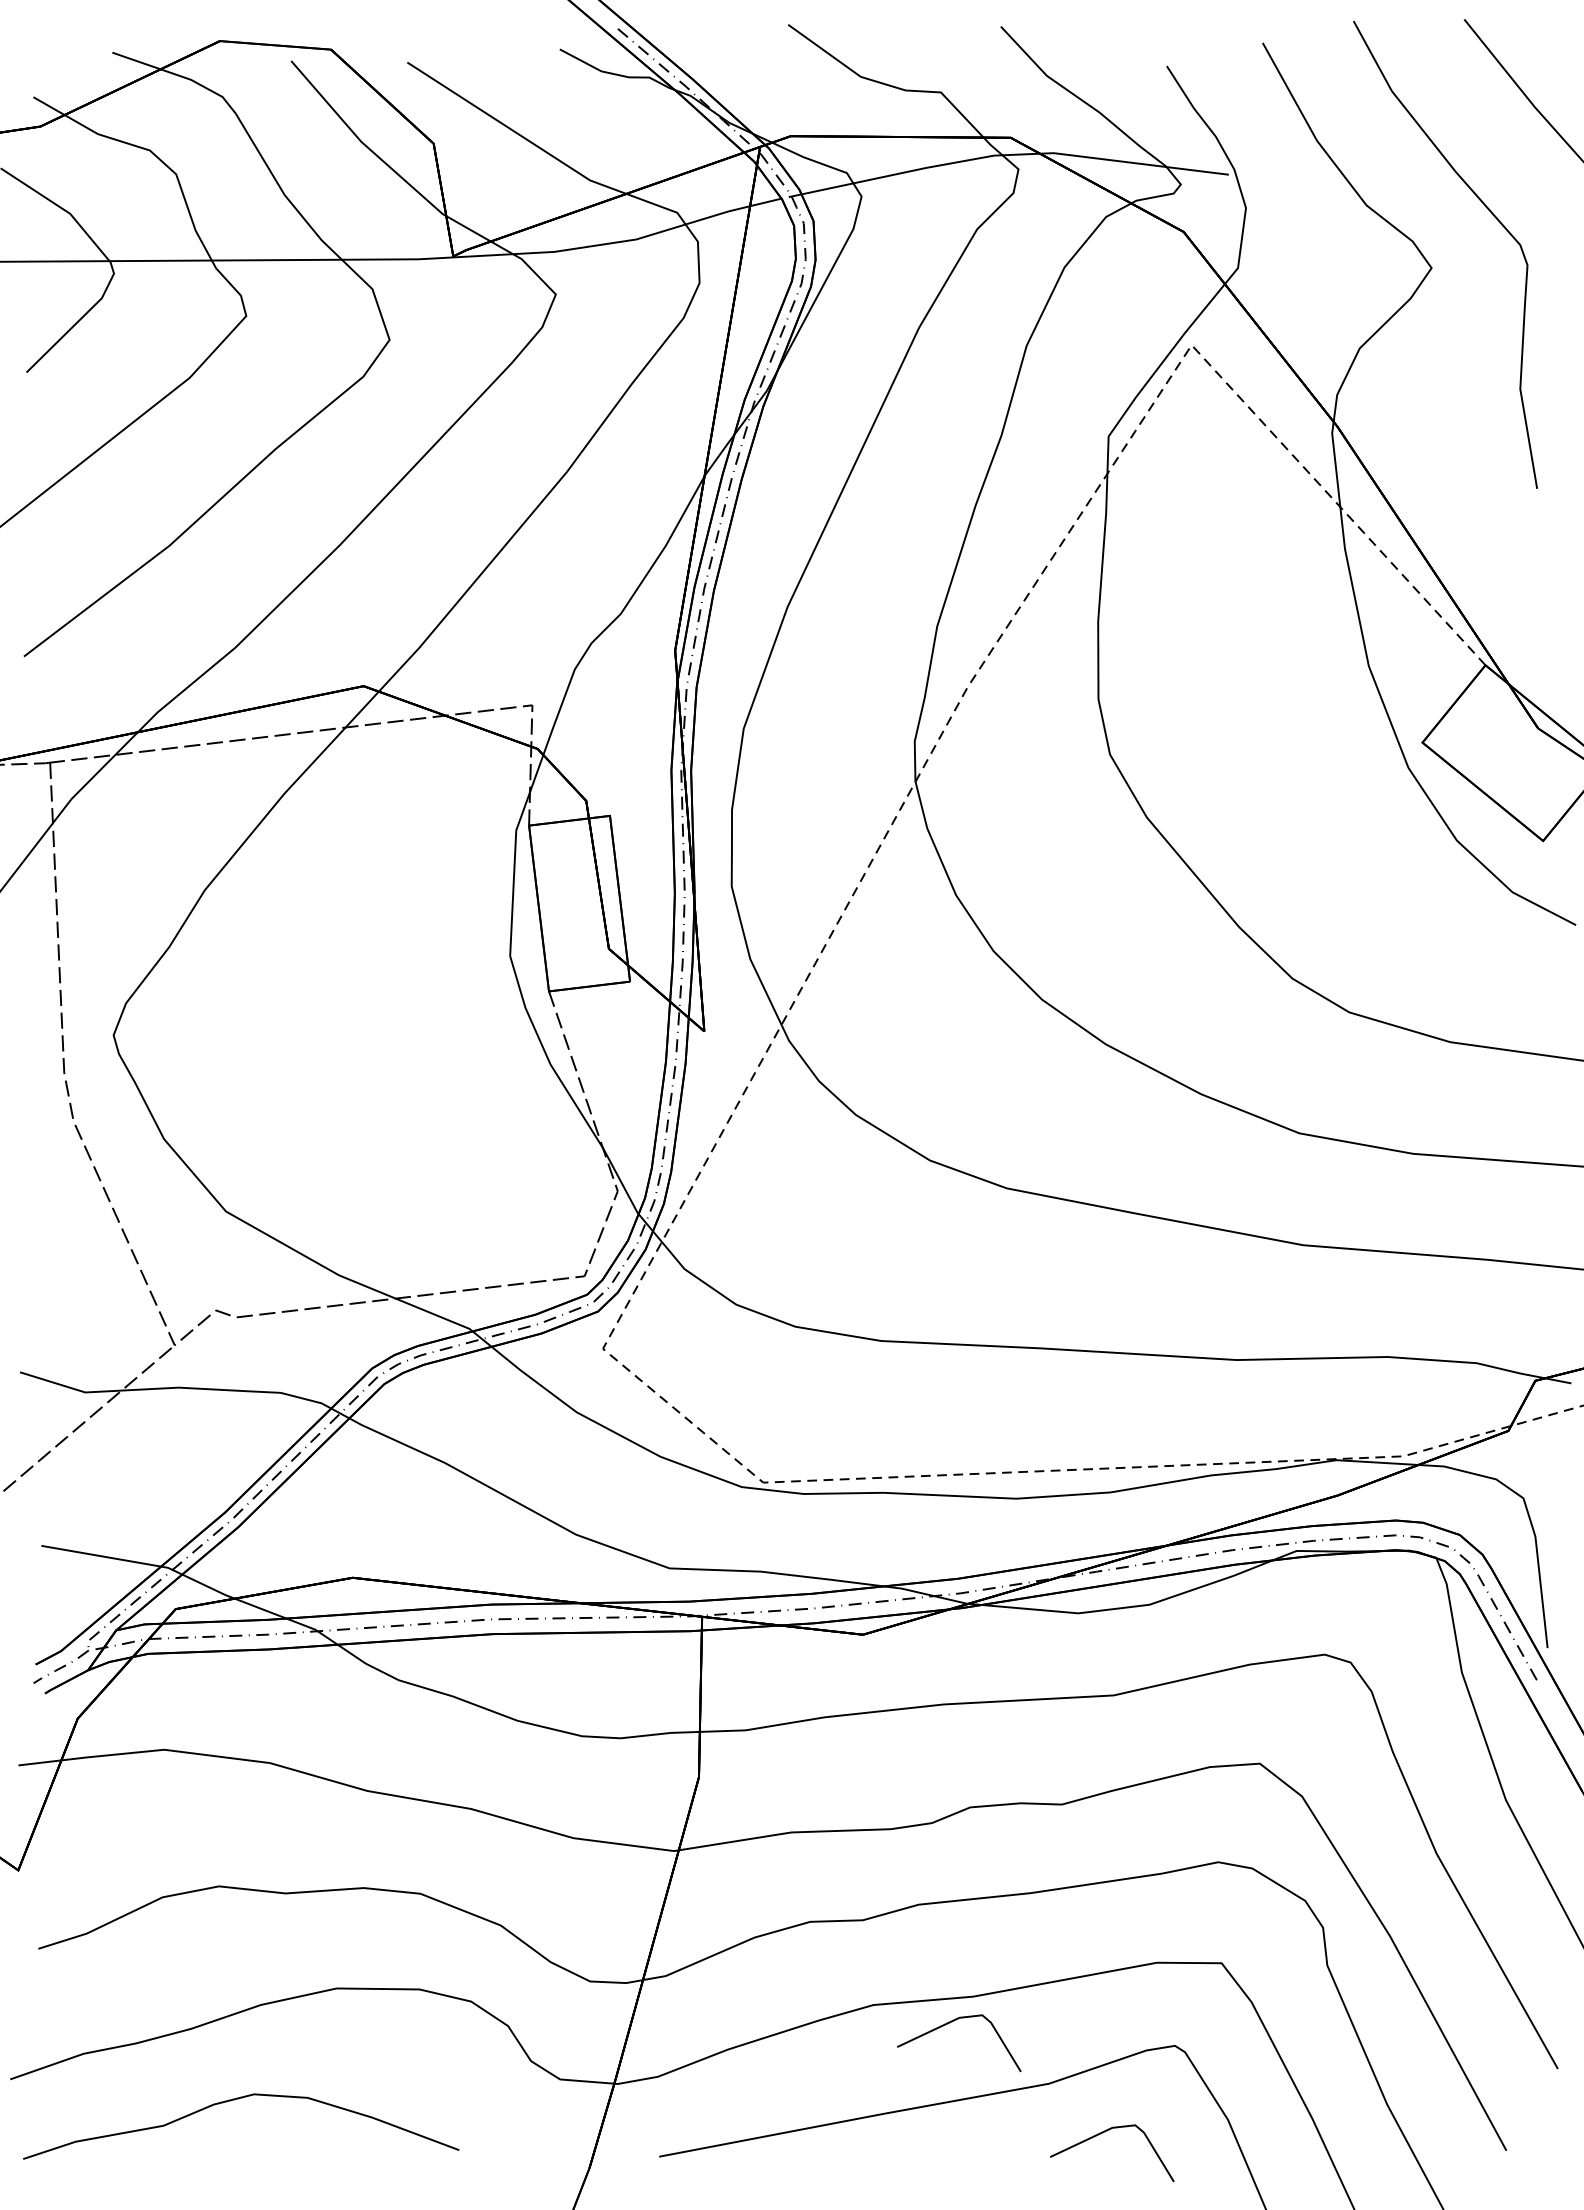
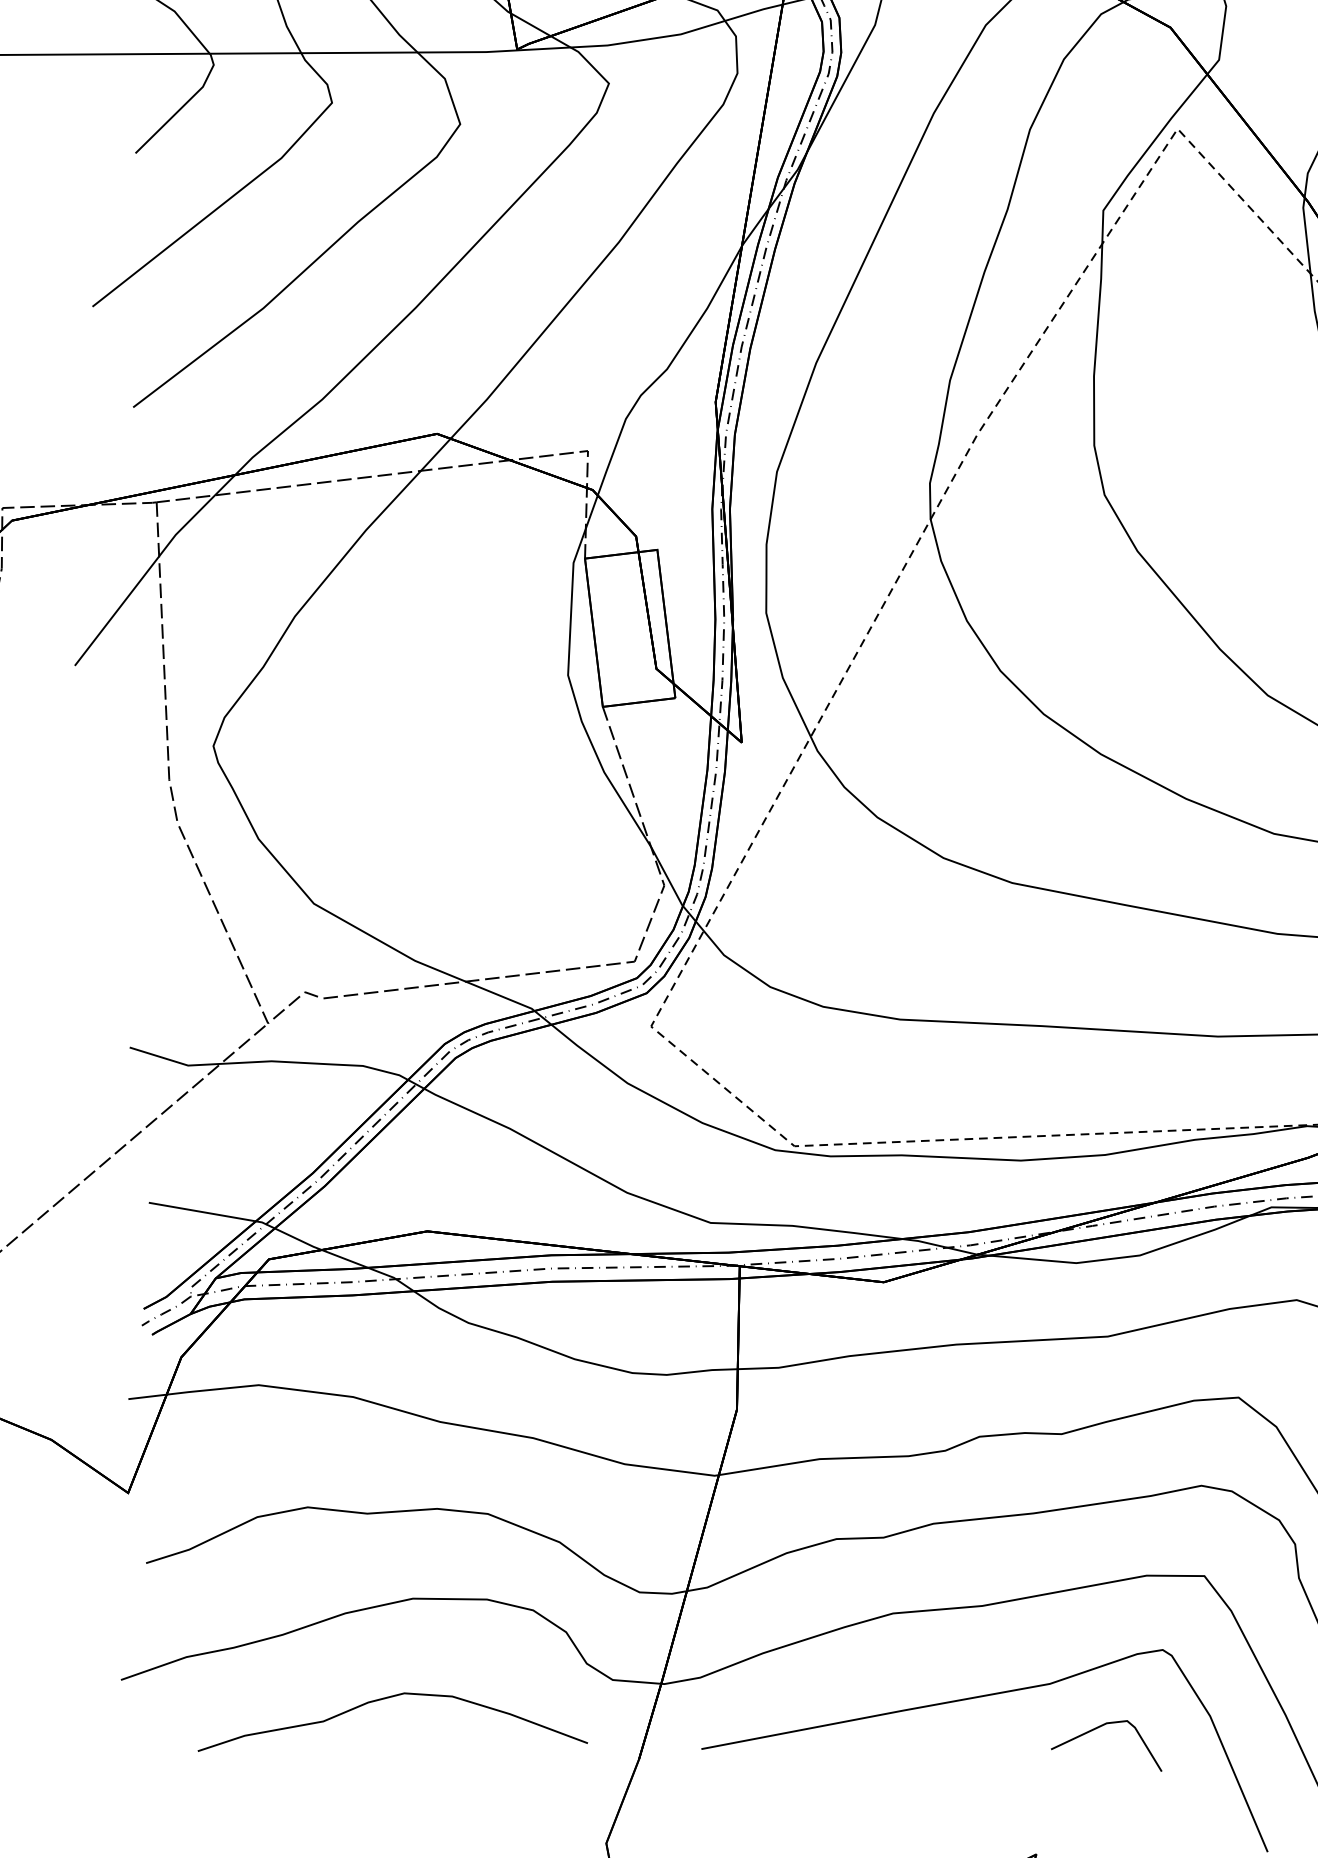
line: (952, 2022) -> (963, 1629), removed
curve: (234, 2100) -> (386, 1698), moved

